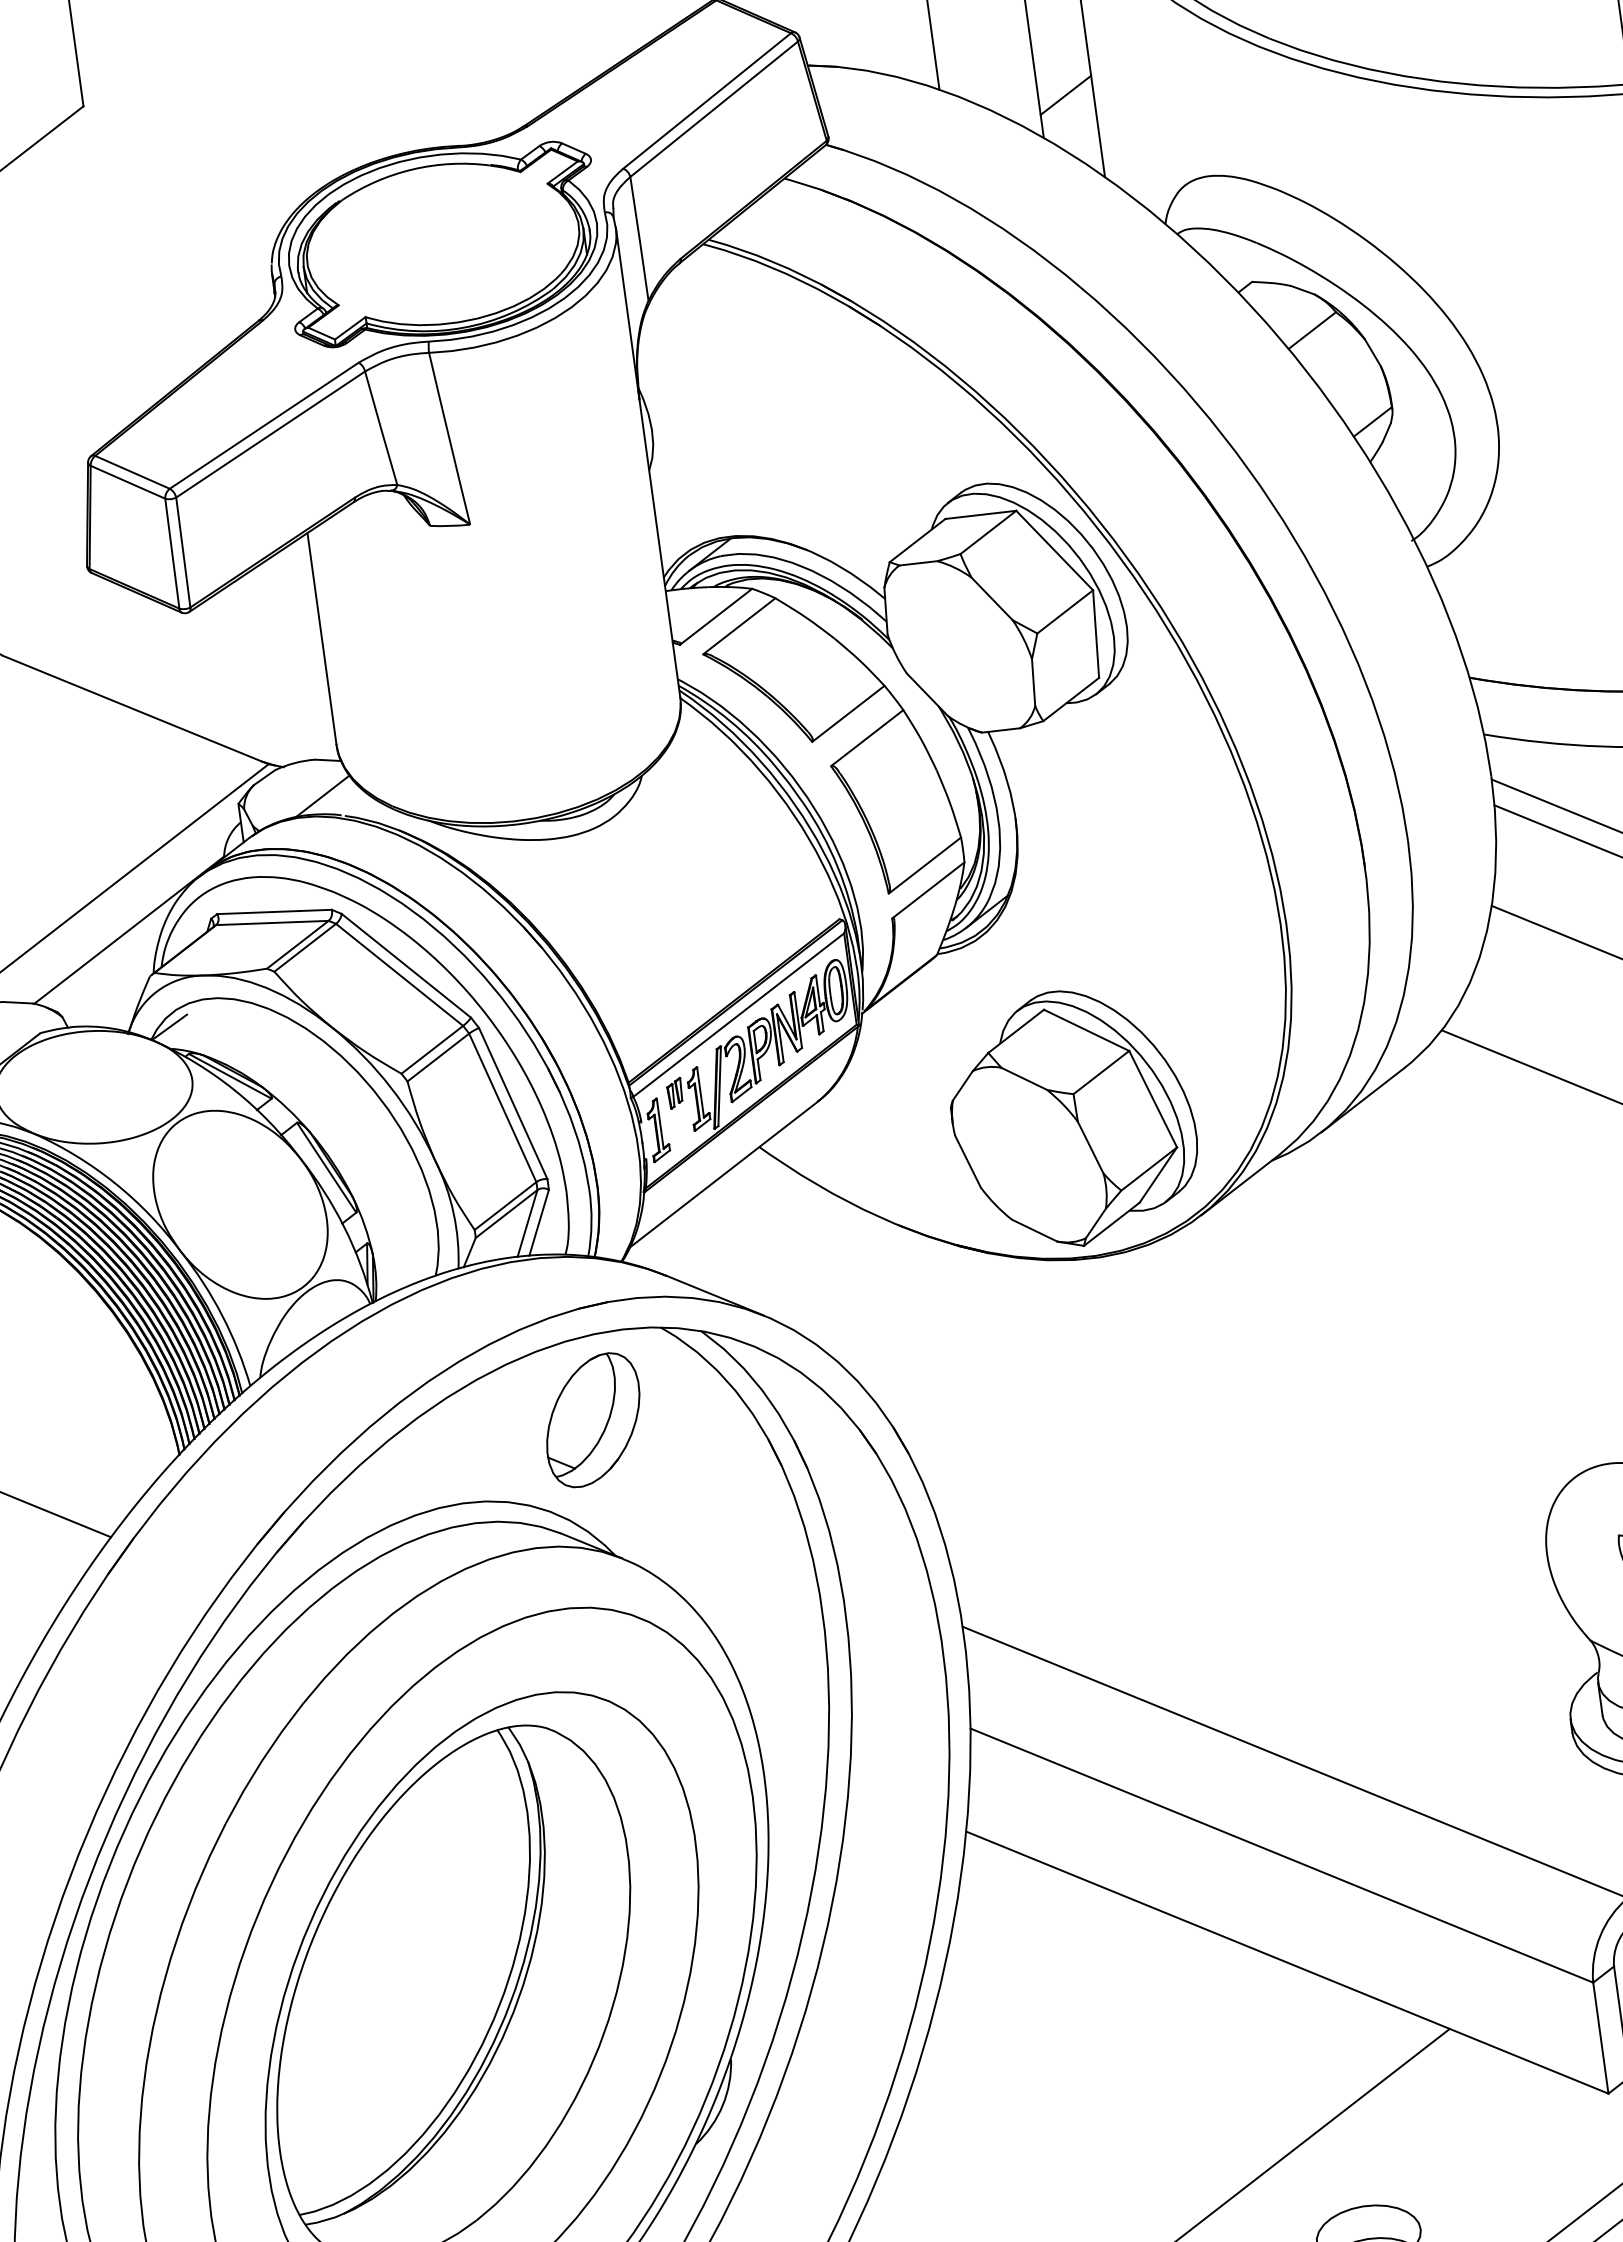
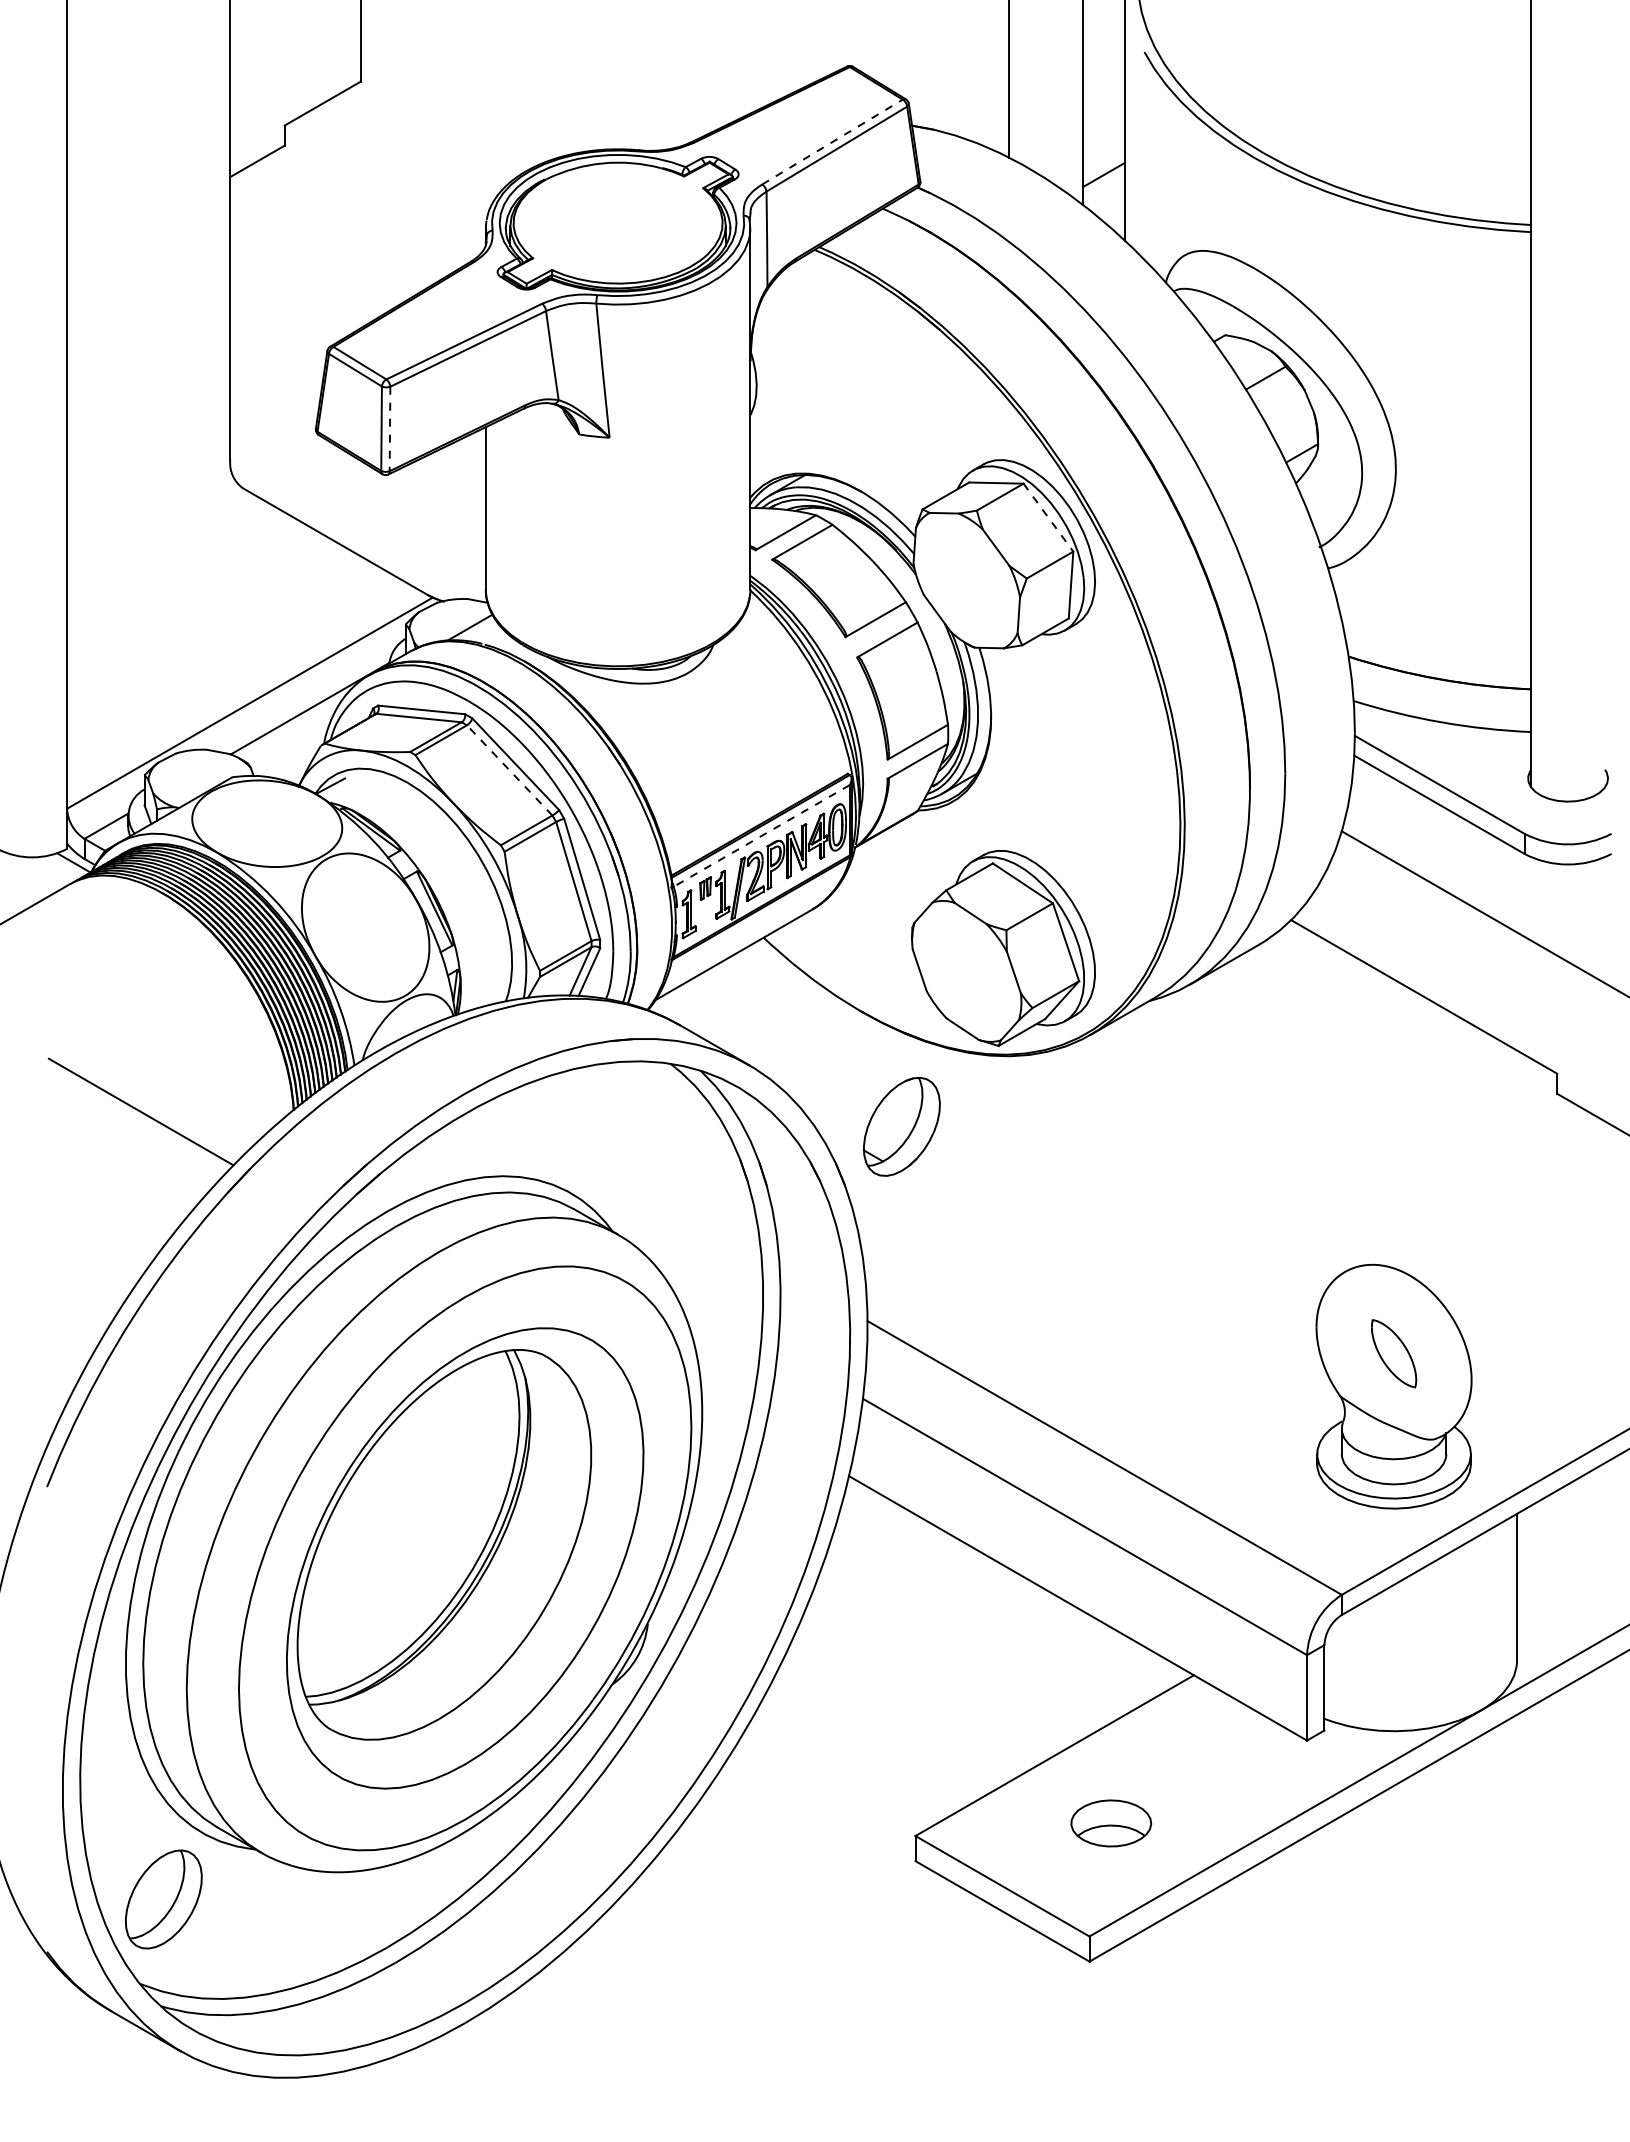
line: (707, 100) -> (832, 141), solid -> dashed
line: (1054, 551) -> (1048, 518), solid -> dashed
line: (184, 553) -> (390, 429), solid -> dashed
line: (399, 975) -> (509, 770), solid -> dashed
line: (738, 1014) -> (761, 835), solid -> dashed
part: (592, 1419) -> (901, 1126), moved

